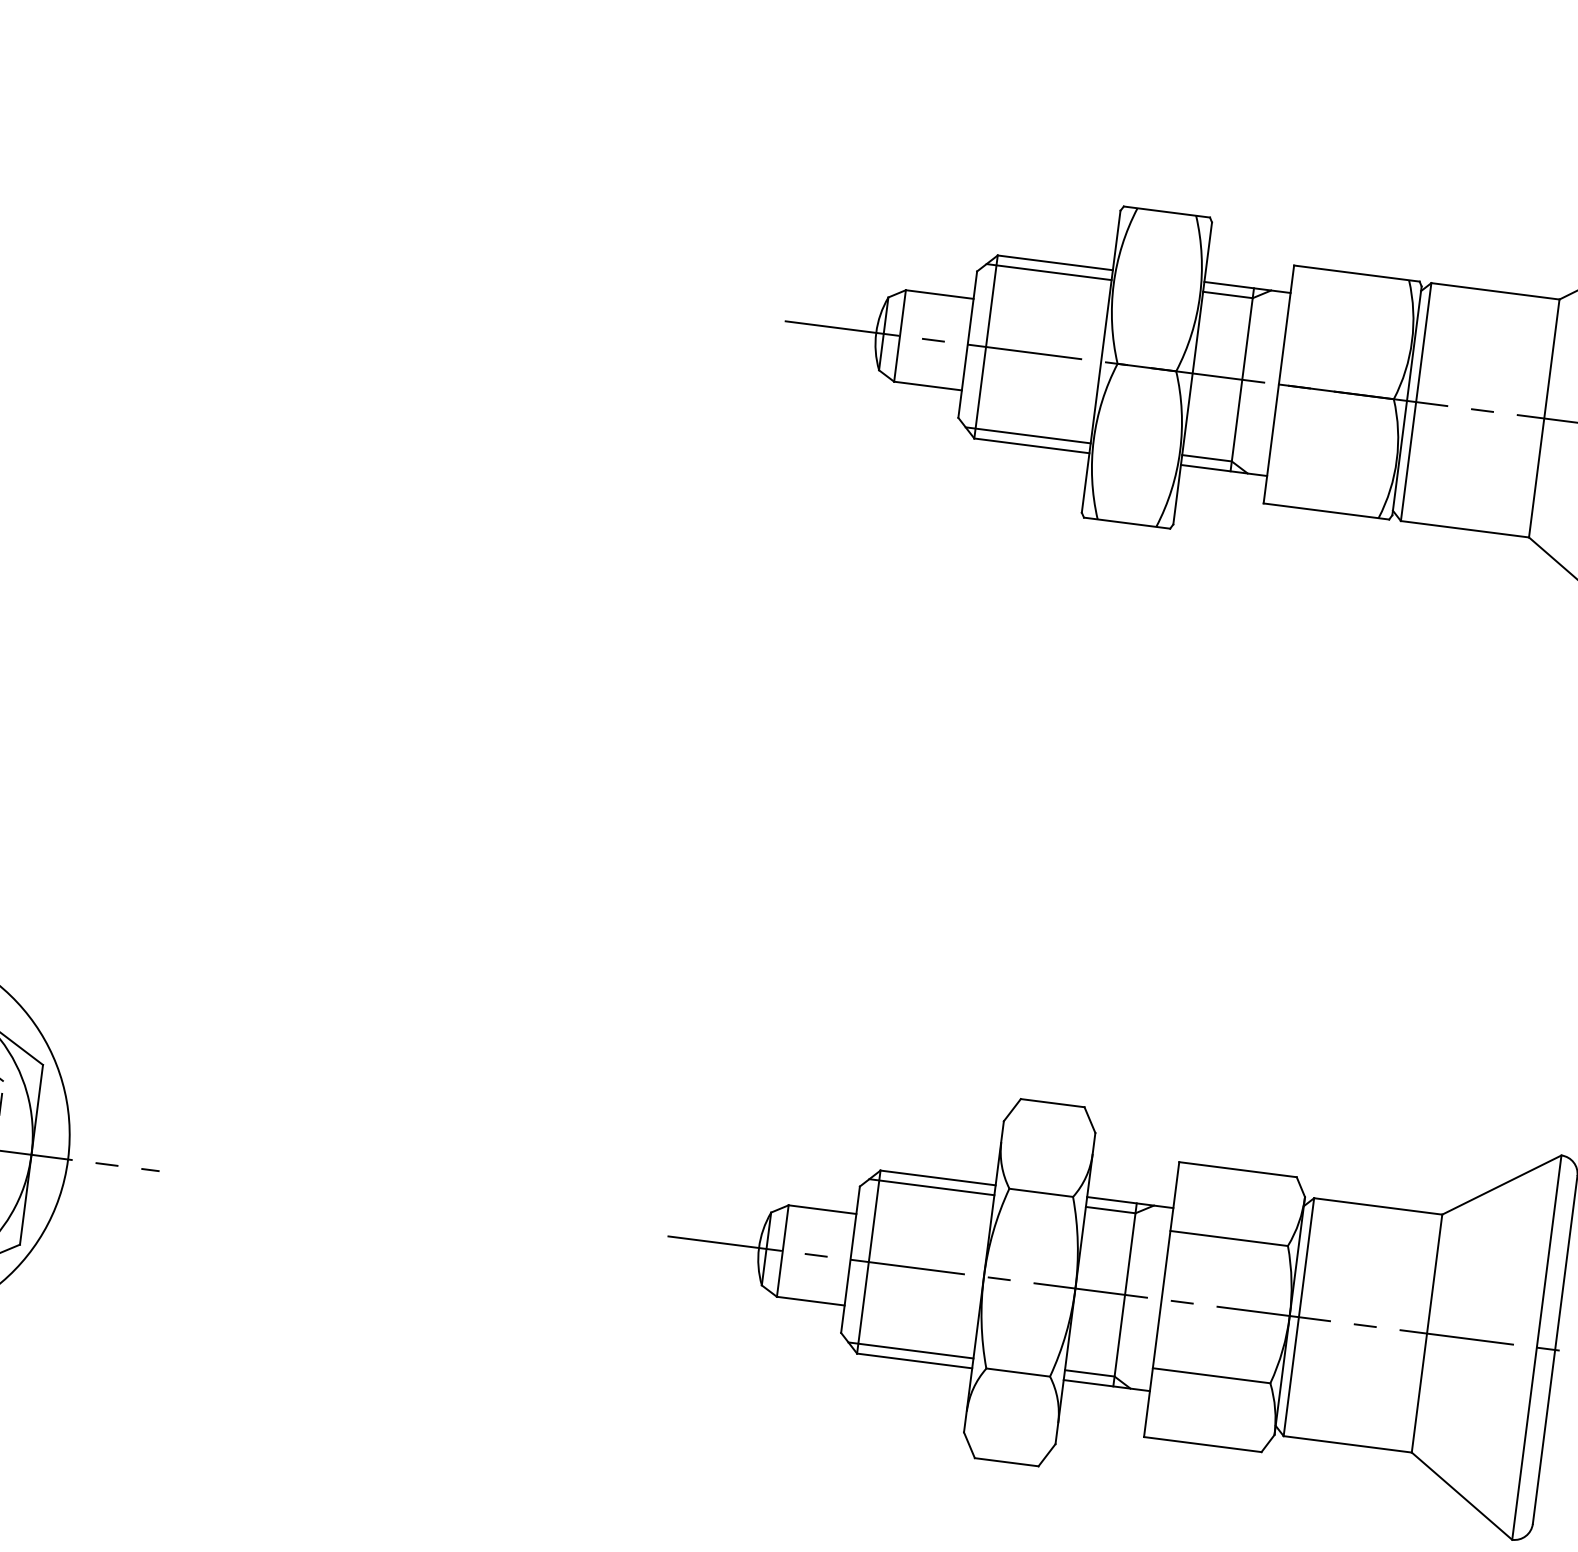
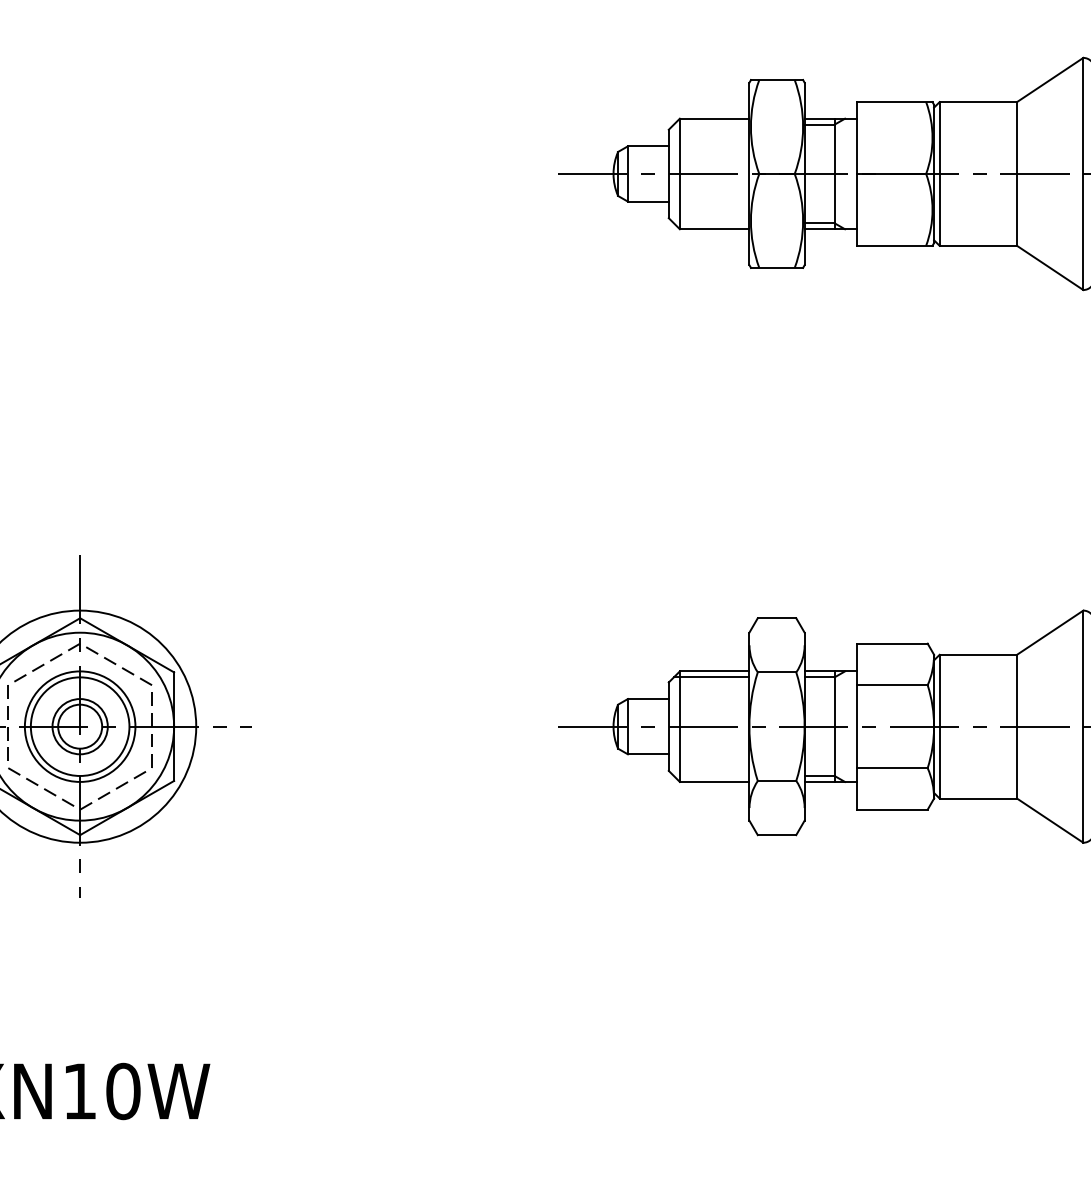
line: (1048, 271) -> (711, 124), removed
line: (1027, 435) -> (711, 223), removed
line: (910, 1349) -> (711, 775), removed

